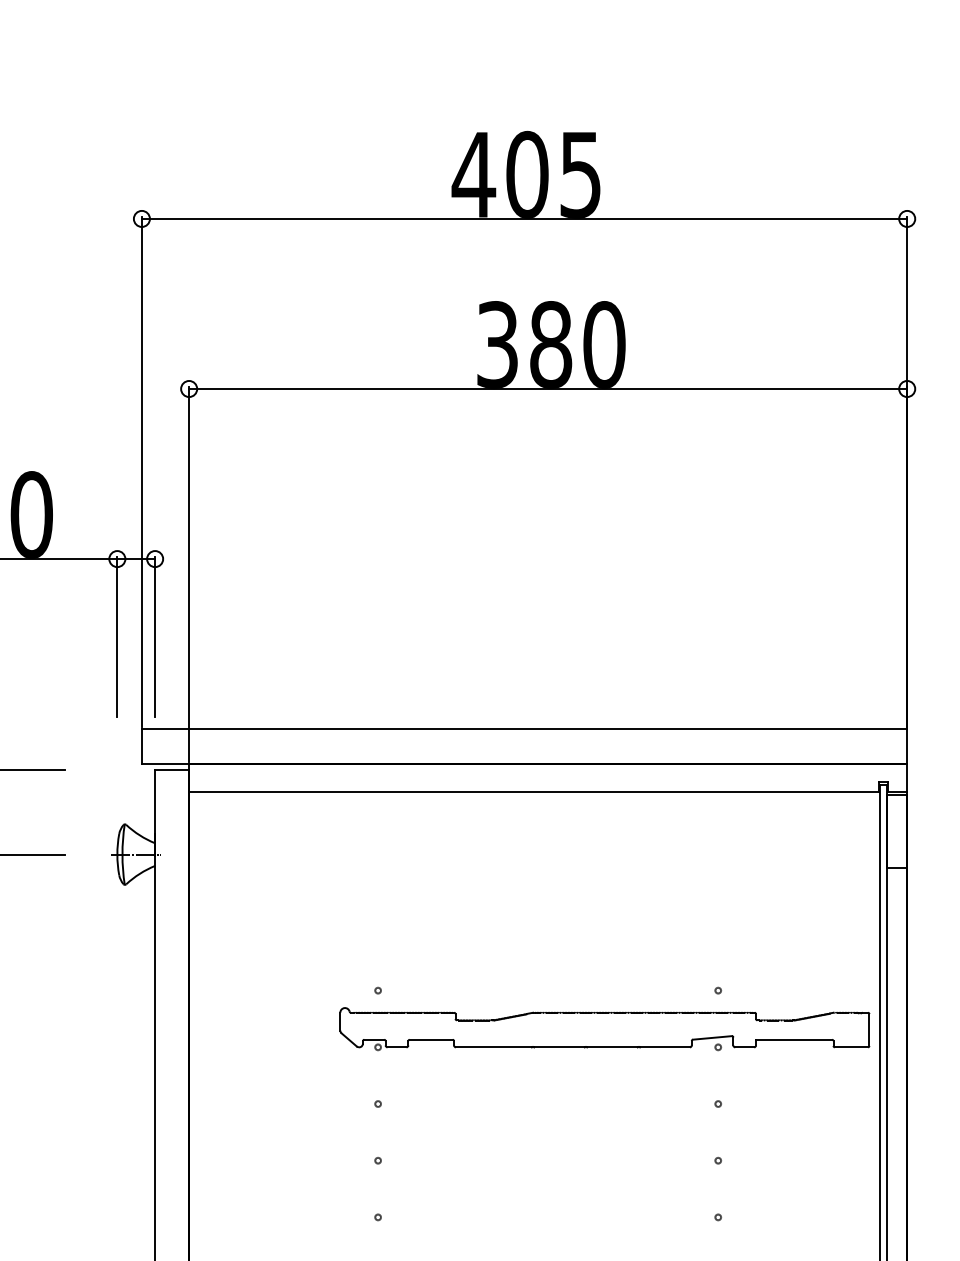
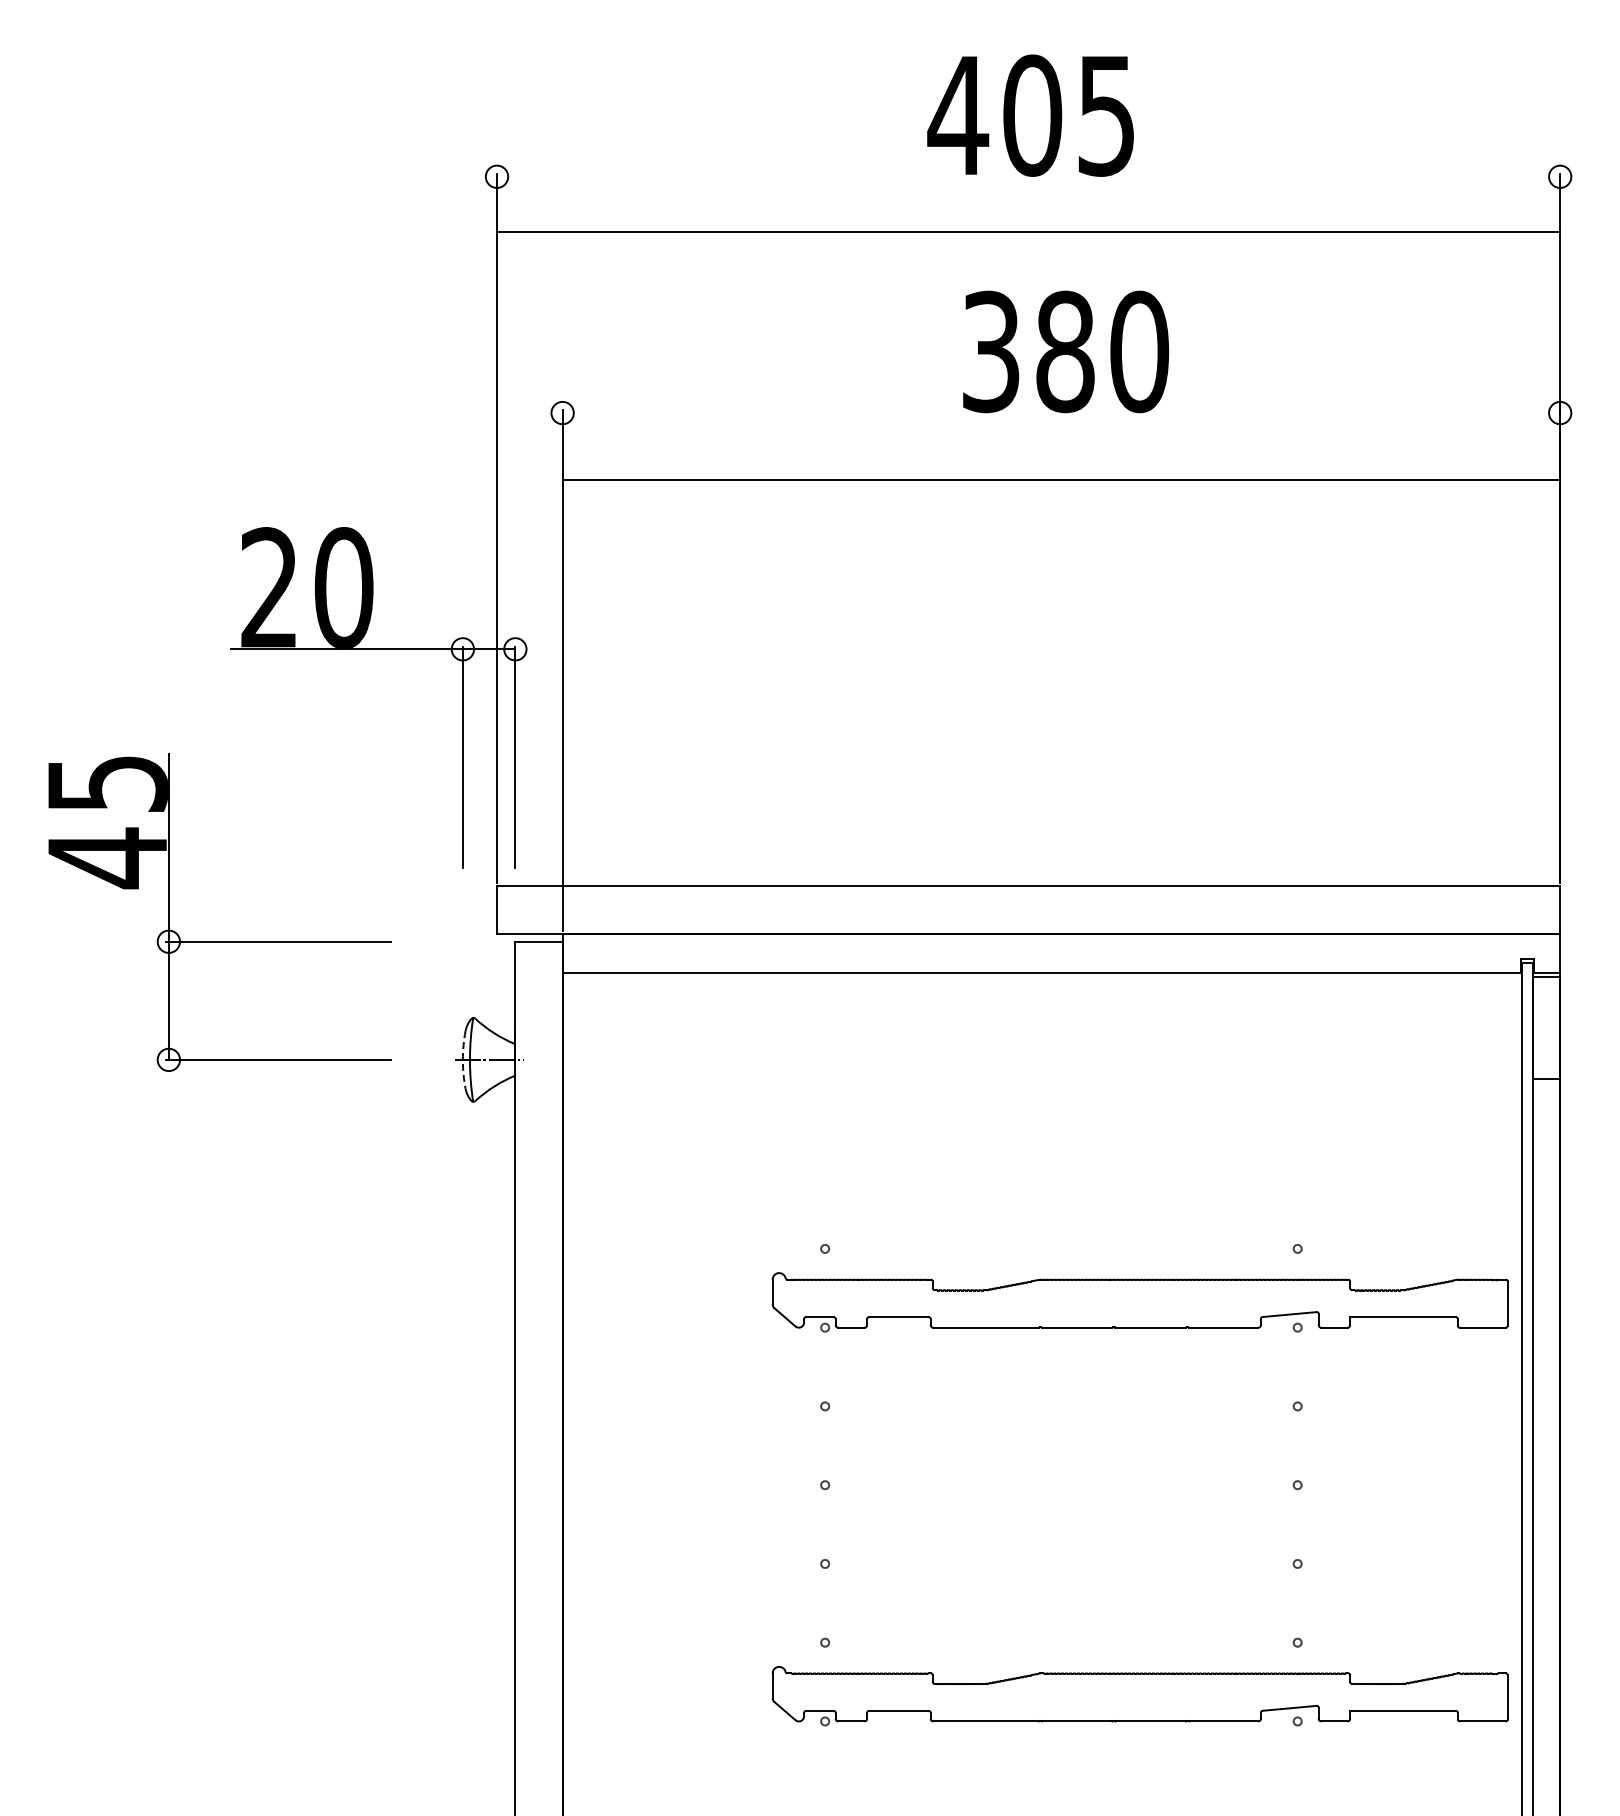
line: (524, 218) -> (1028, 231), moved
line: (548, 389) -> (1061, 480), moved
arc: (117, 854) -> (462, 1059), solid -> dashed

